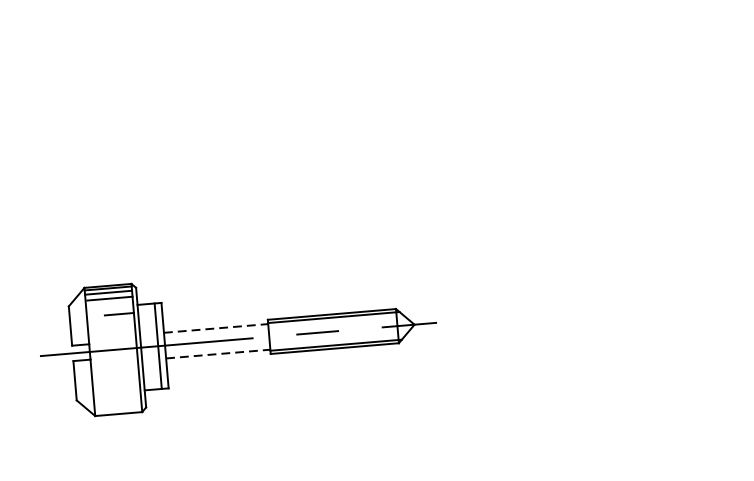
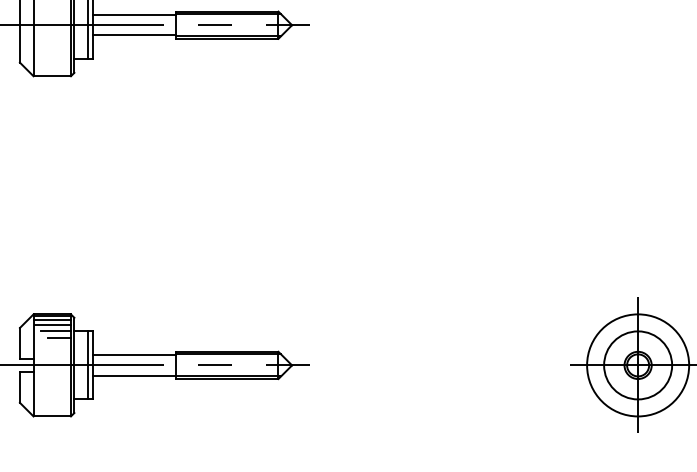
line: (113, 305) -> (55, 330), added
line: (215, 328) -> (134, 355), dashed -> solid
line: (217, 353) -> (134, 375), dashed -> solid

